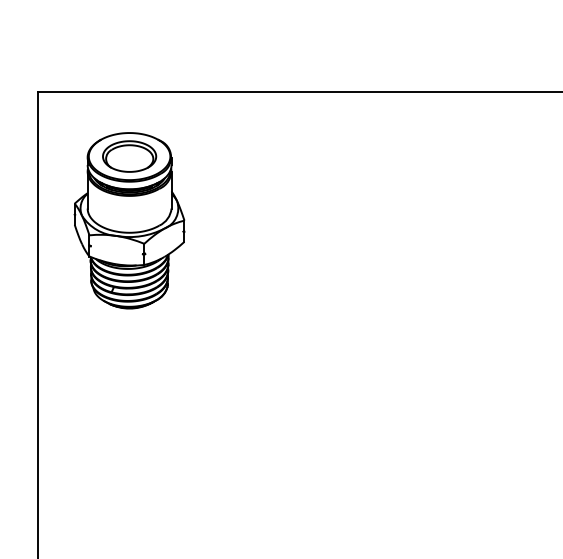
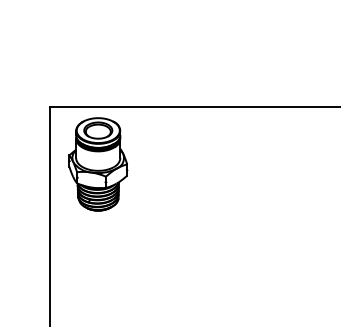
part: (130, 220) -> (98, 164), moved

